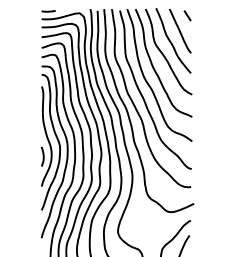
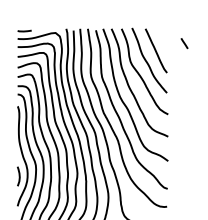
line: (187, 15) -> (184, 43), moved

